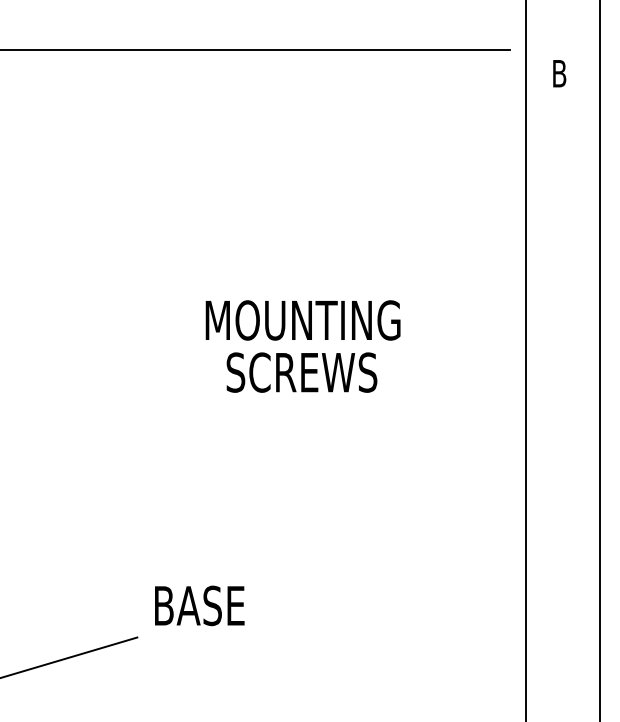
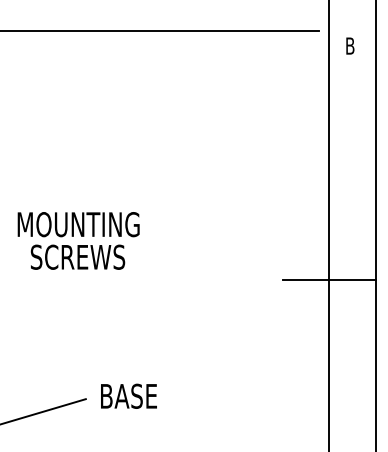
text: (302, 345) -> (78, 240), moved
line: (526, 446) -> (329, 279), added
text: (199, 604) -> (128, 395), moved

